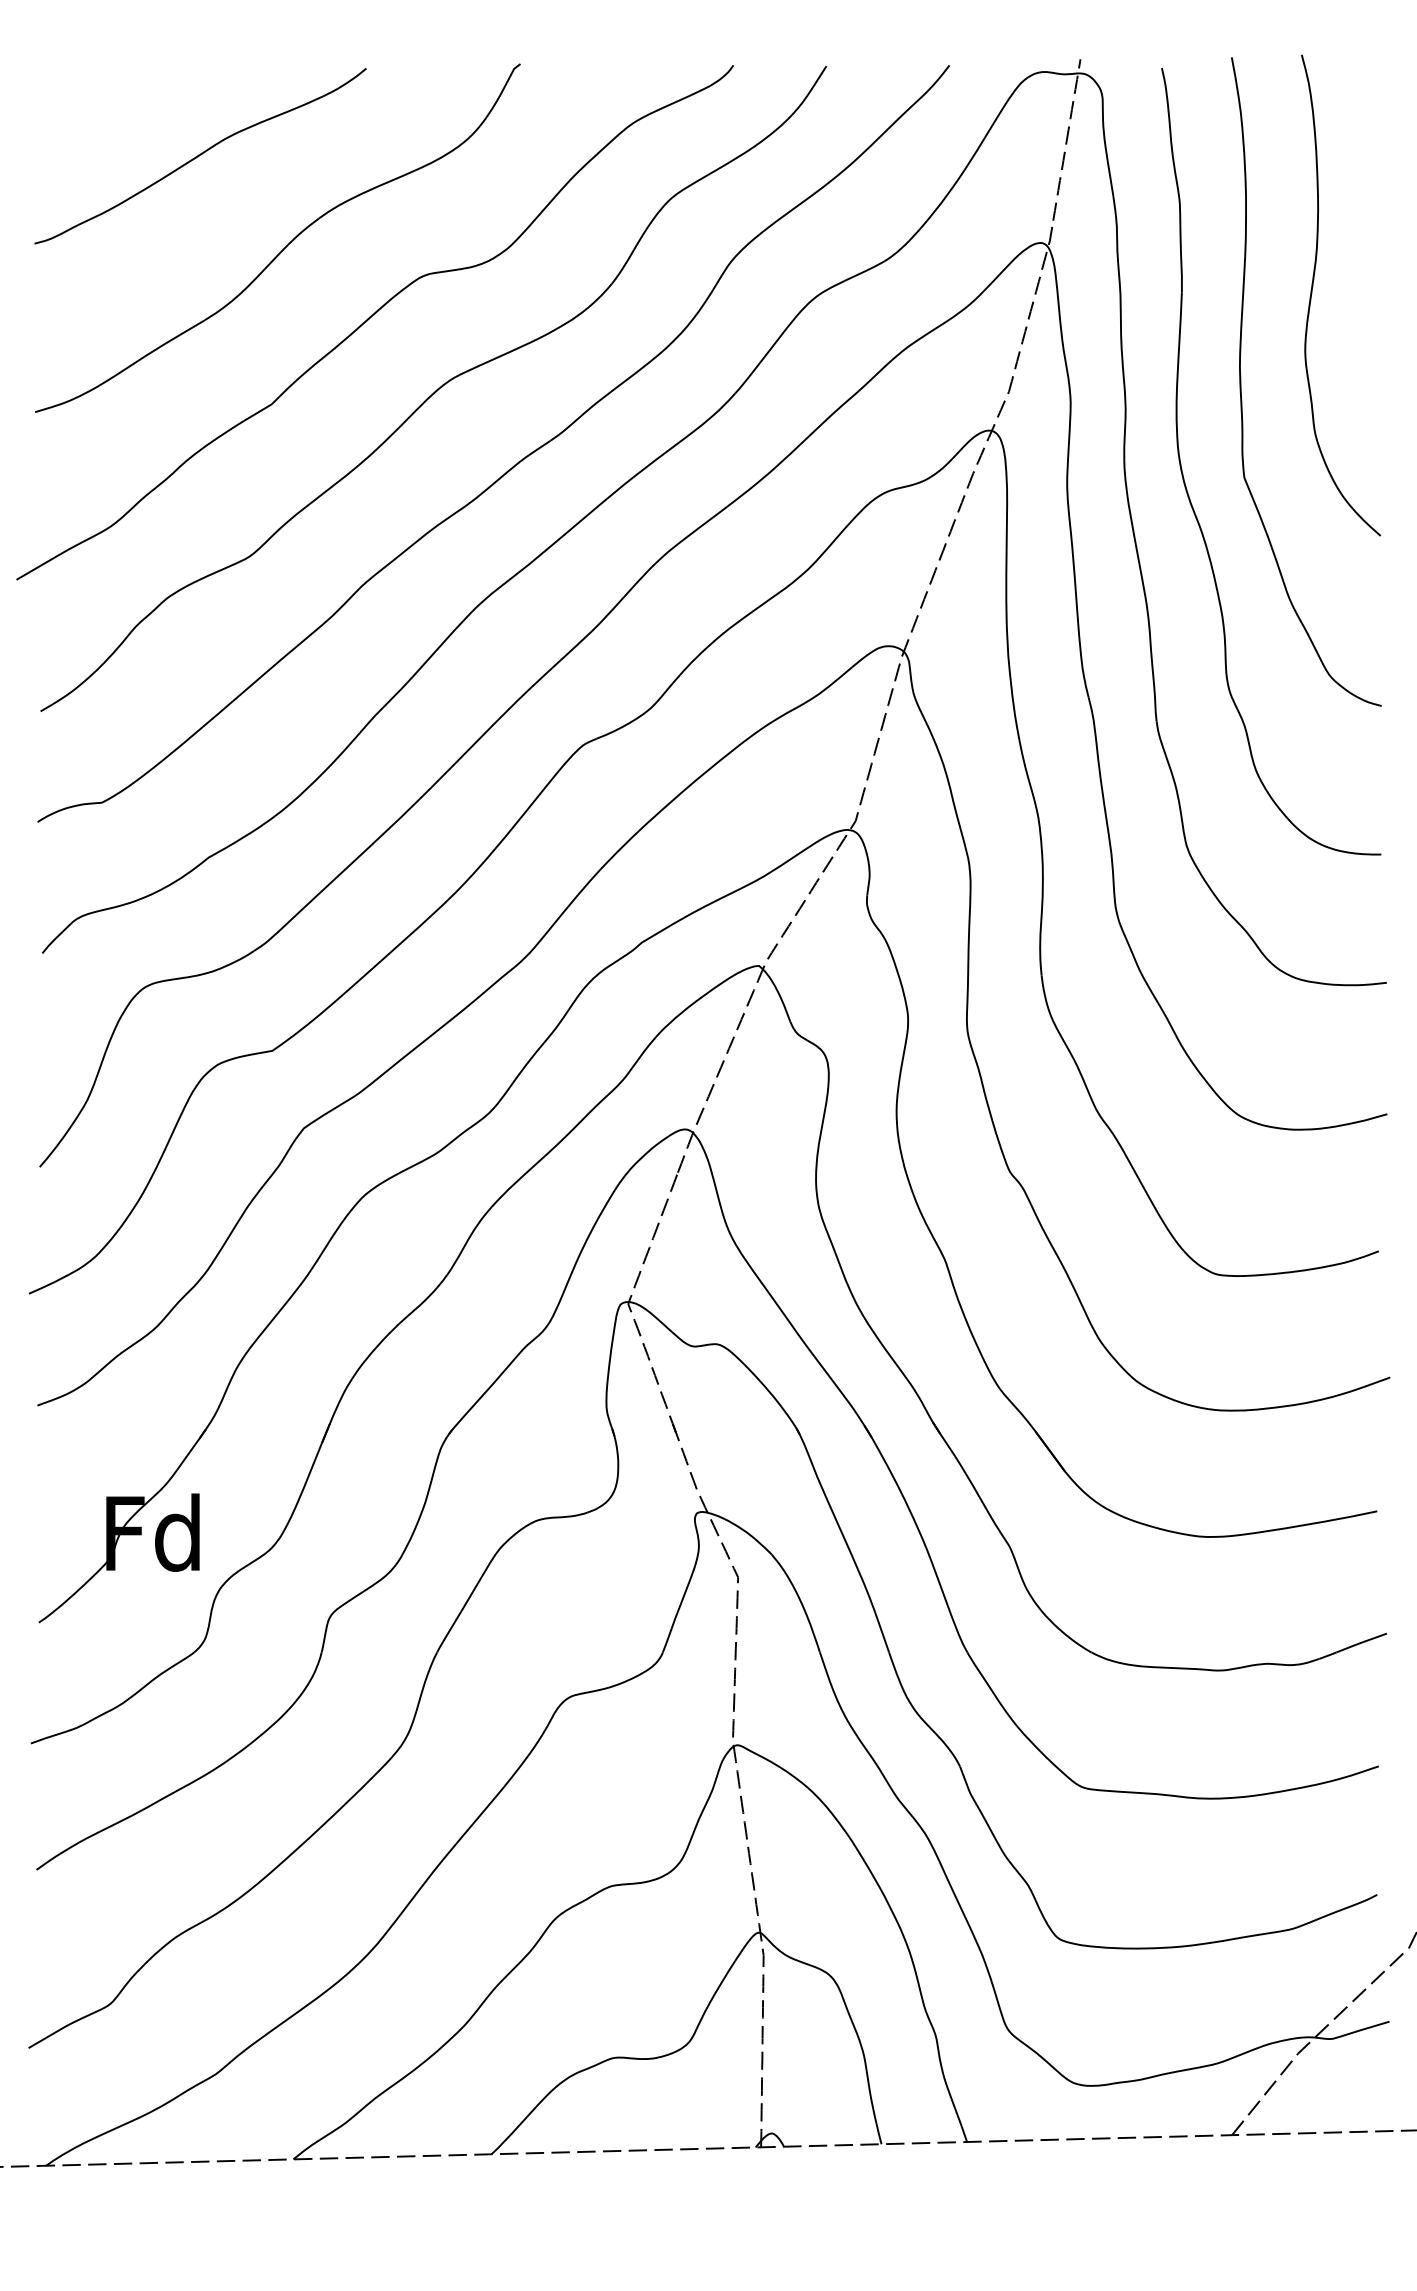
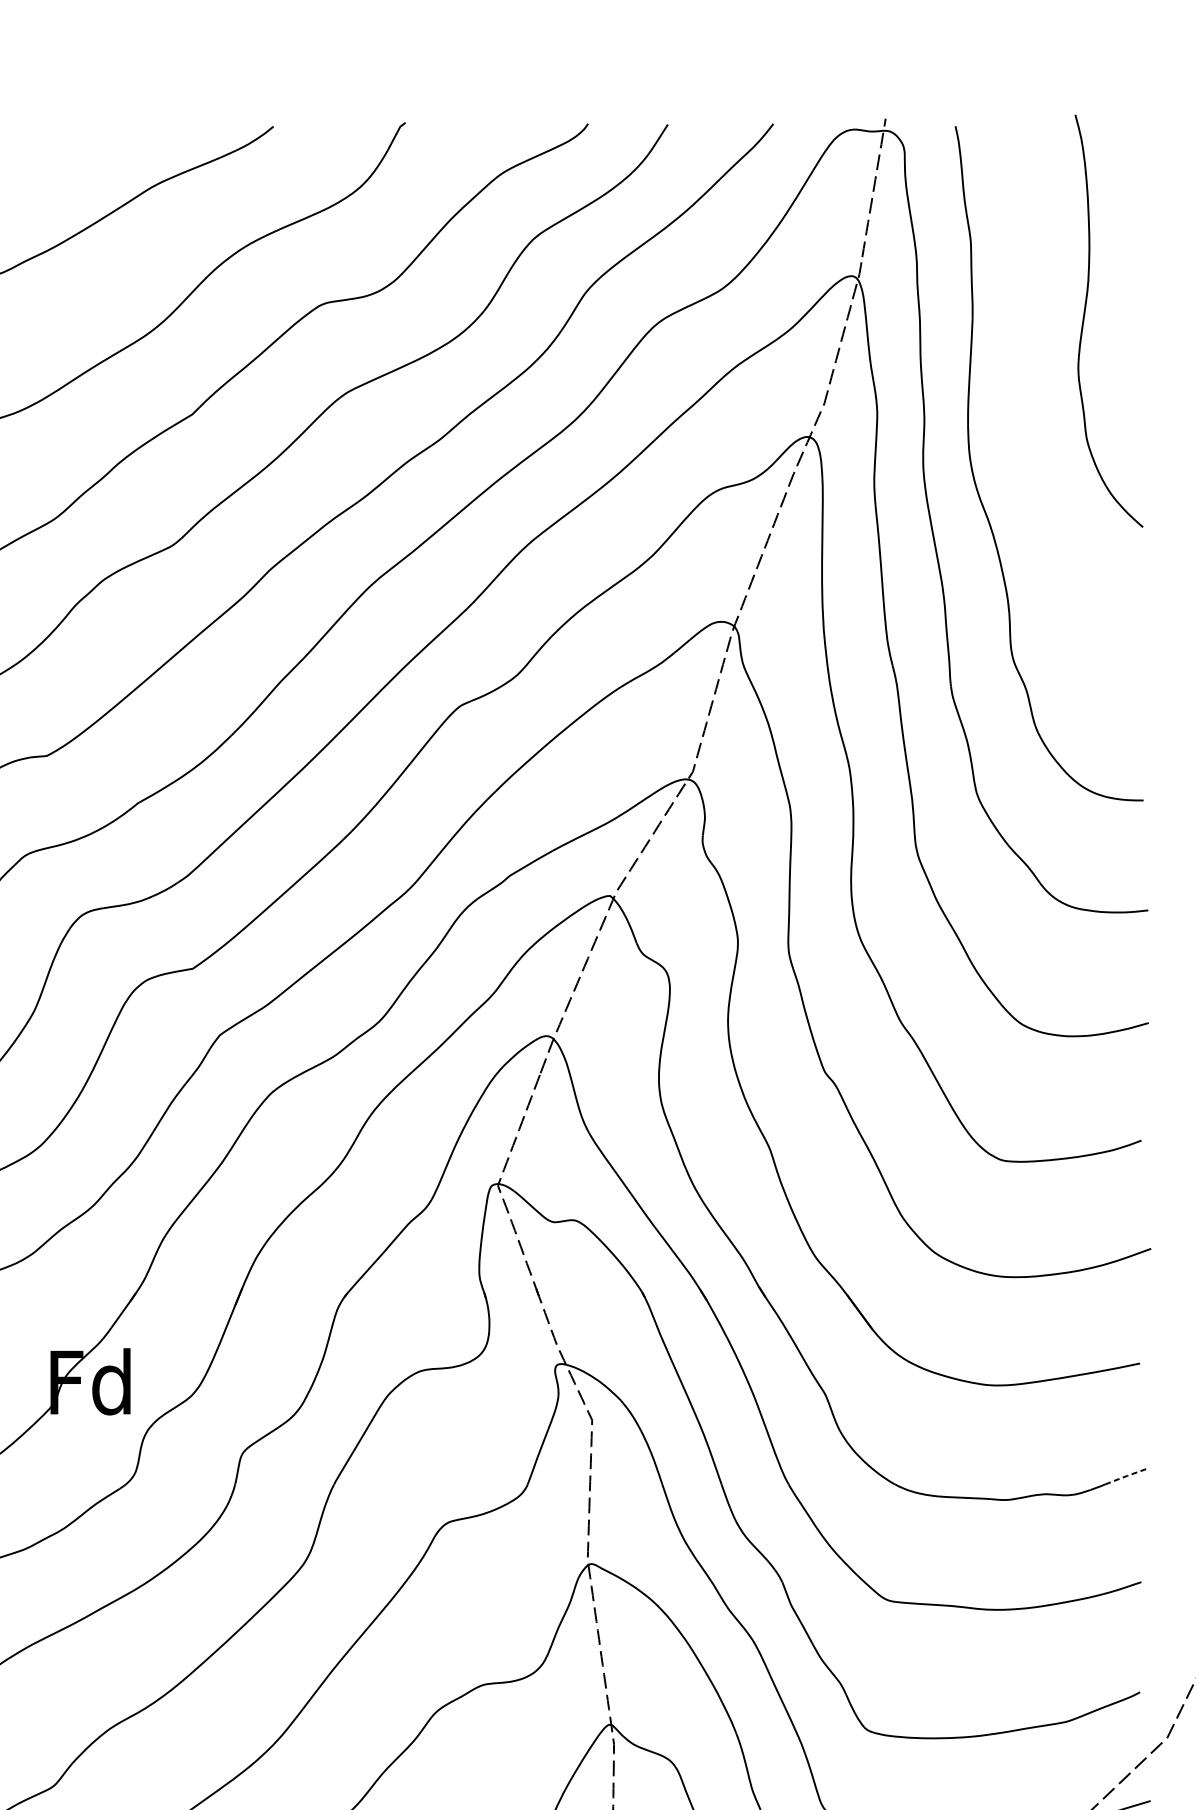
curve: (1241, 381) -> (1023, 394), removed
line: (1361, 1642) -> (1126, 1475), solid -> dashed

